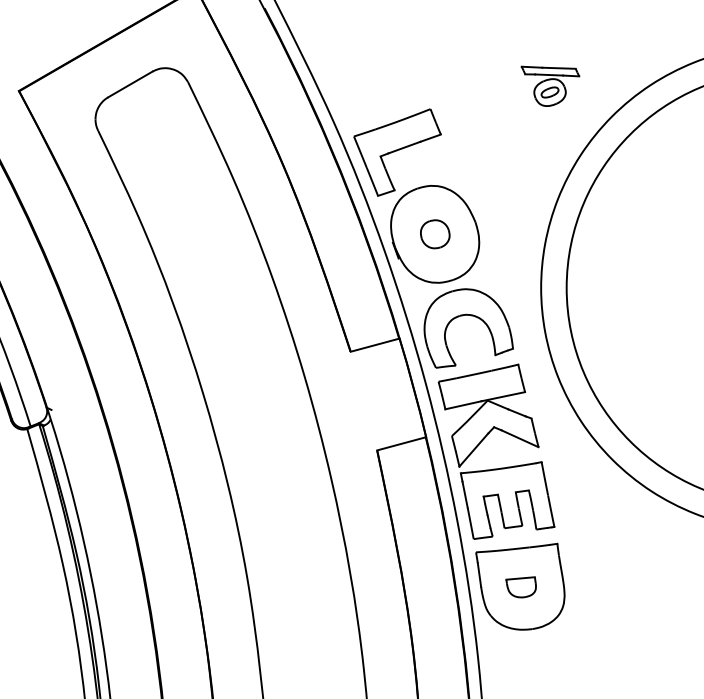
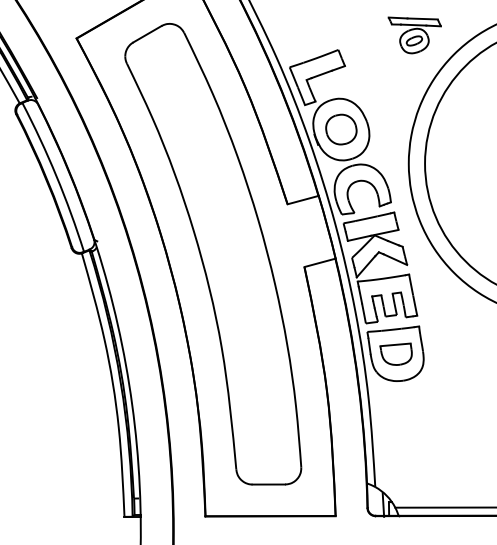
part: (550, 86) -> (414, 35), size x1.43
part: (435, 234) -> (341, 129), size x1.67
part: (520, 586) -> (395, 353), size x1.67

